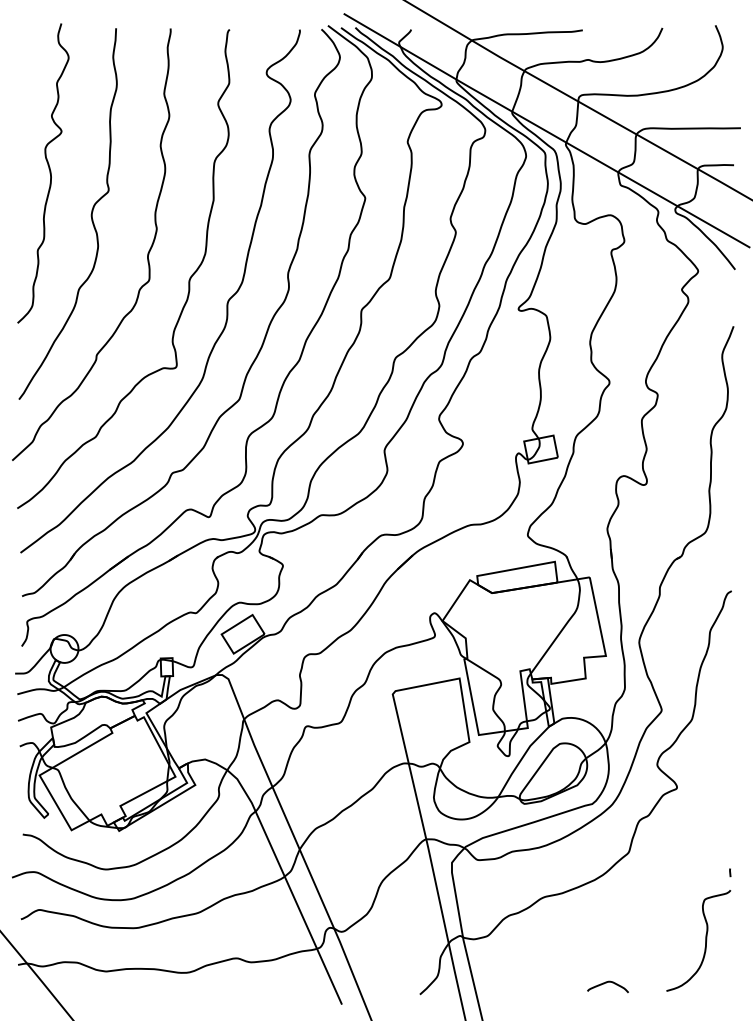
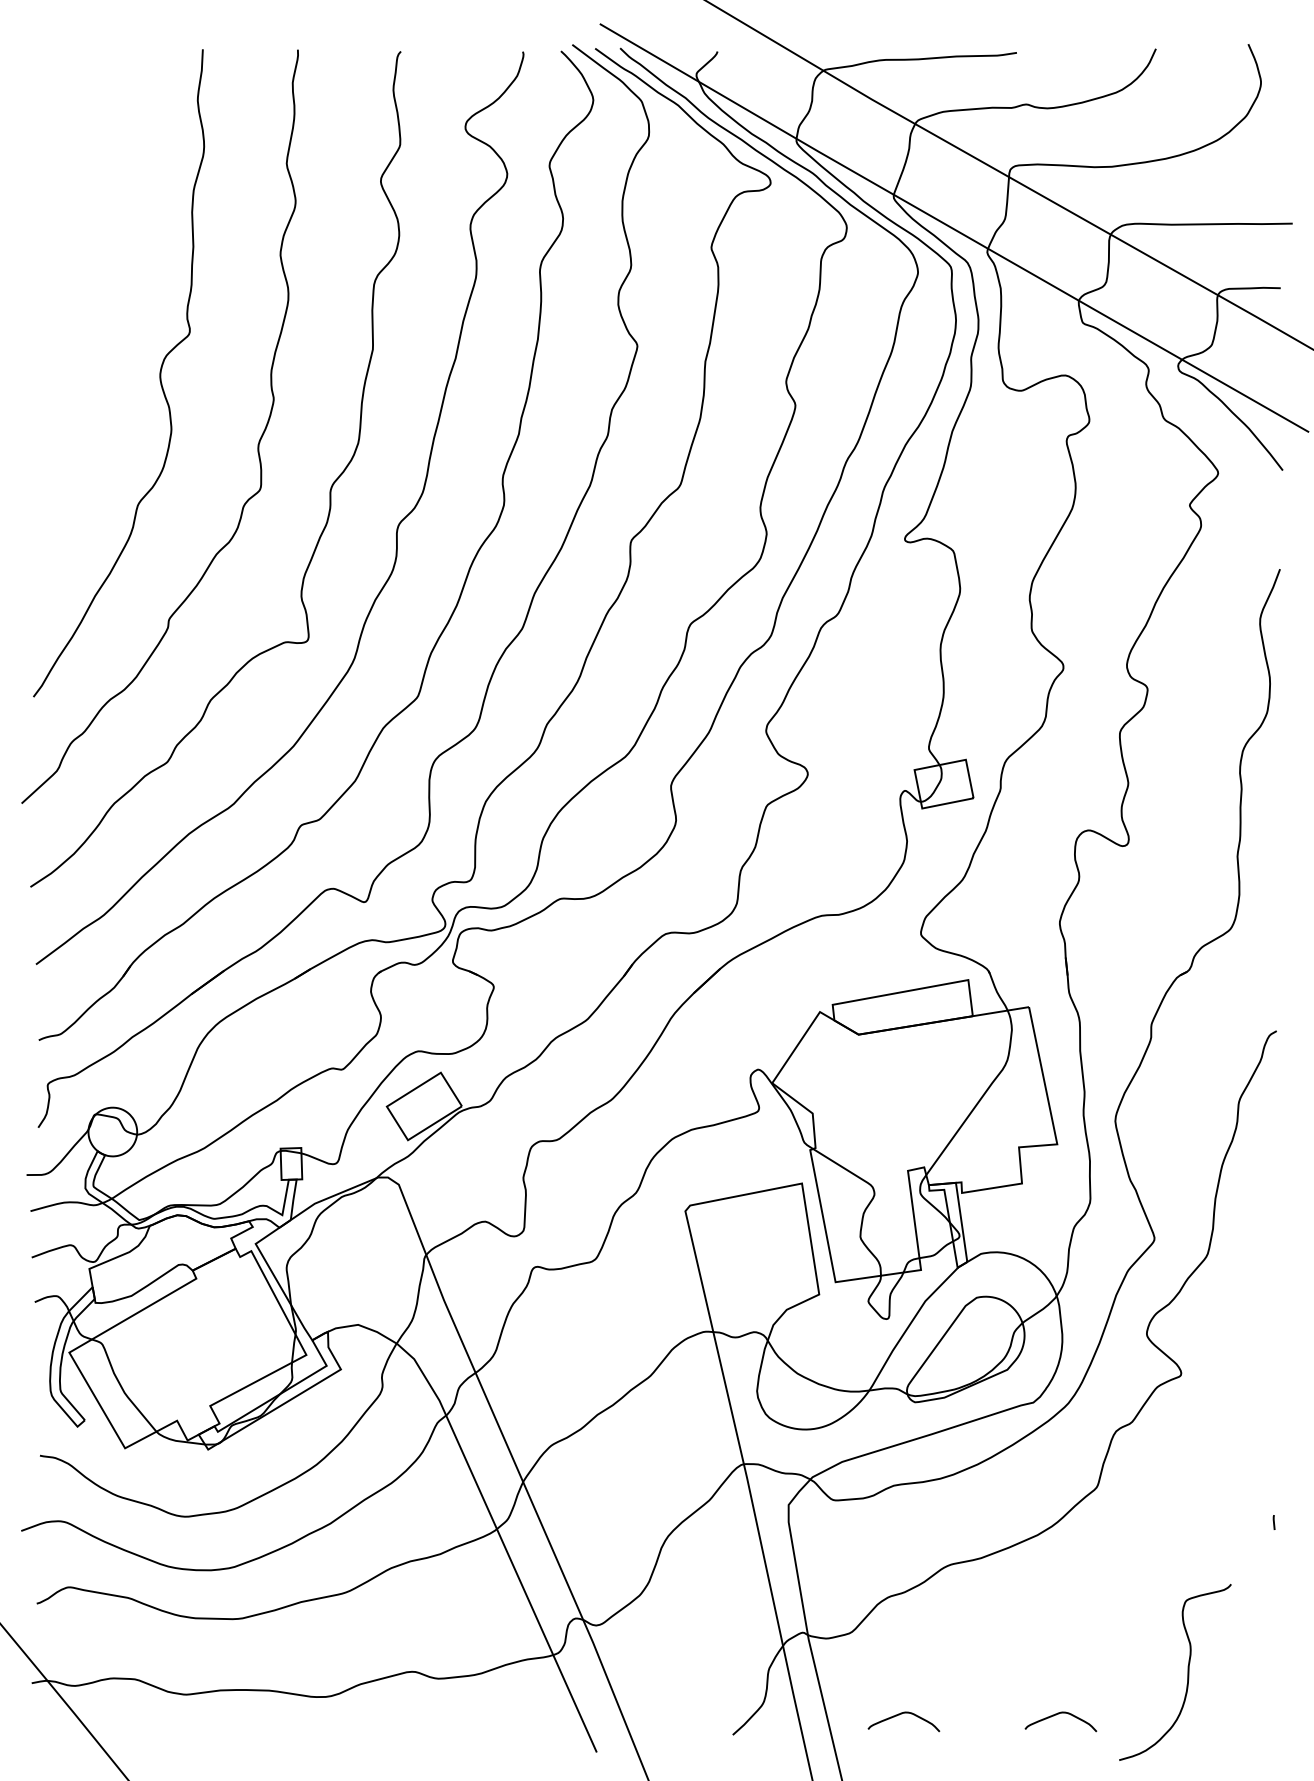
curve: (49, 173) -> (86, 302), removed
curve: (705, 940) -> (1187, 1671), moved
curve: (516, 983) -> (901, 1715), added

